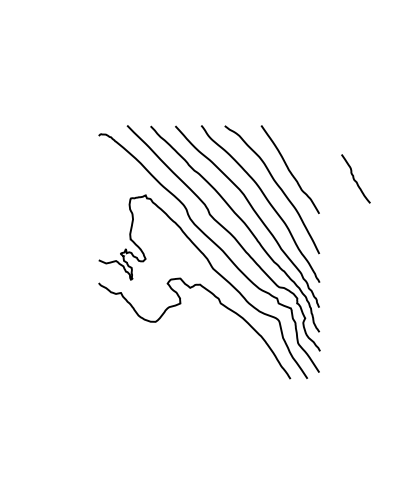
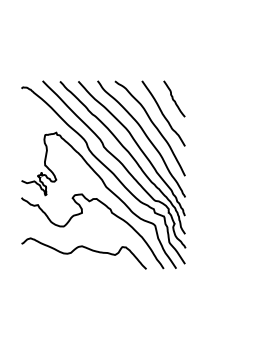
curve: (354, 178) -> (173, 98), moved
curve: (185, 351) -> (85, 248), added

